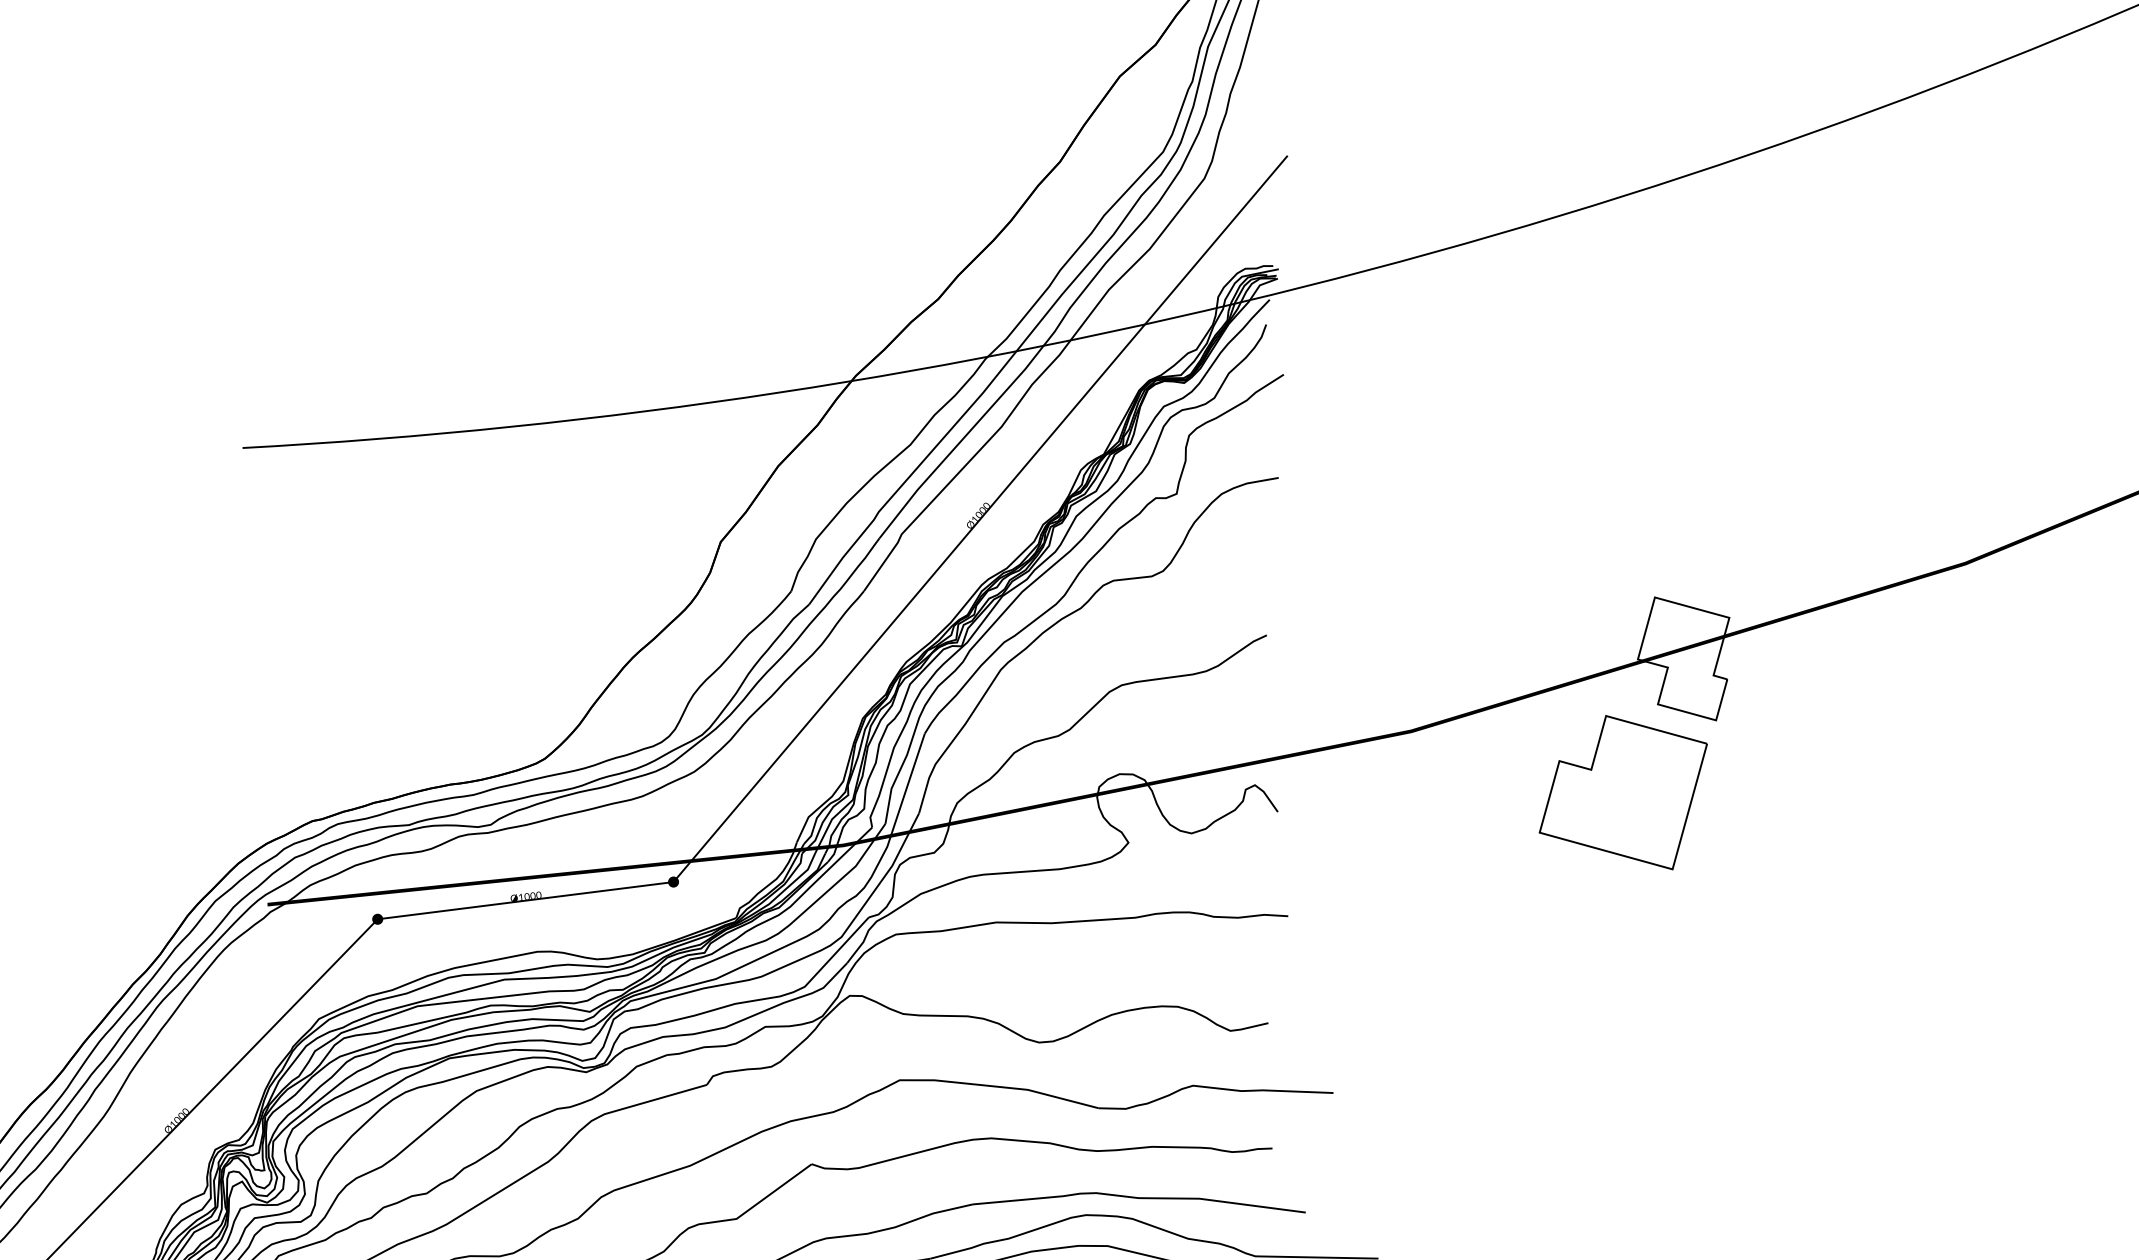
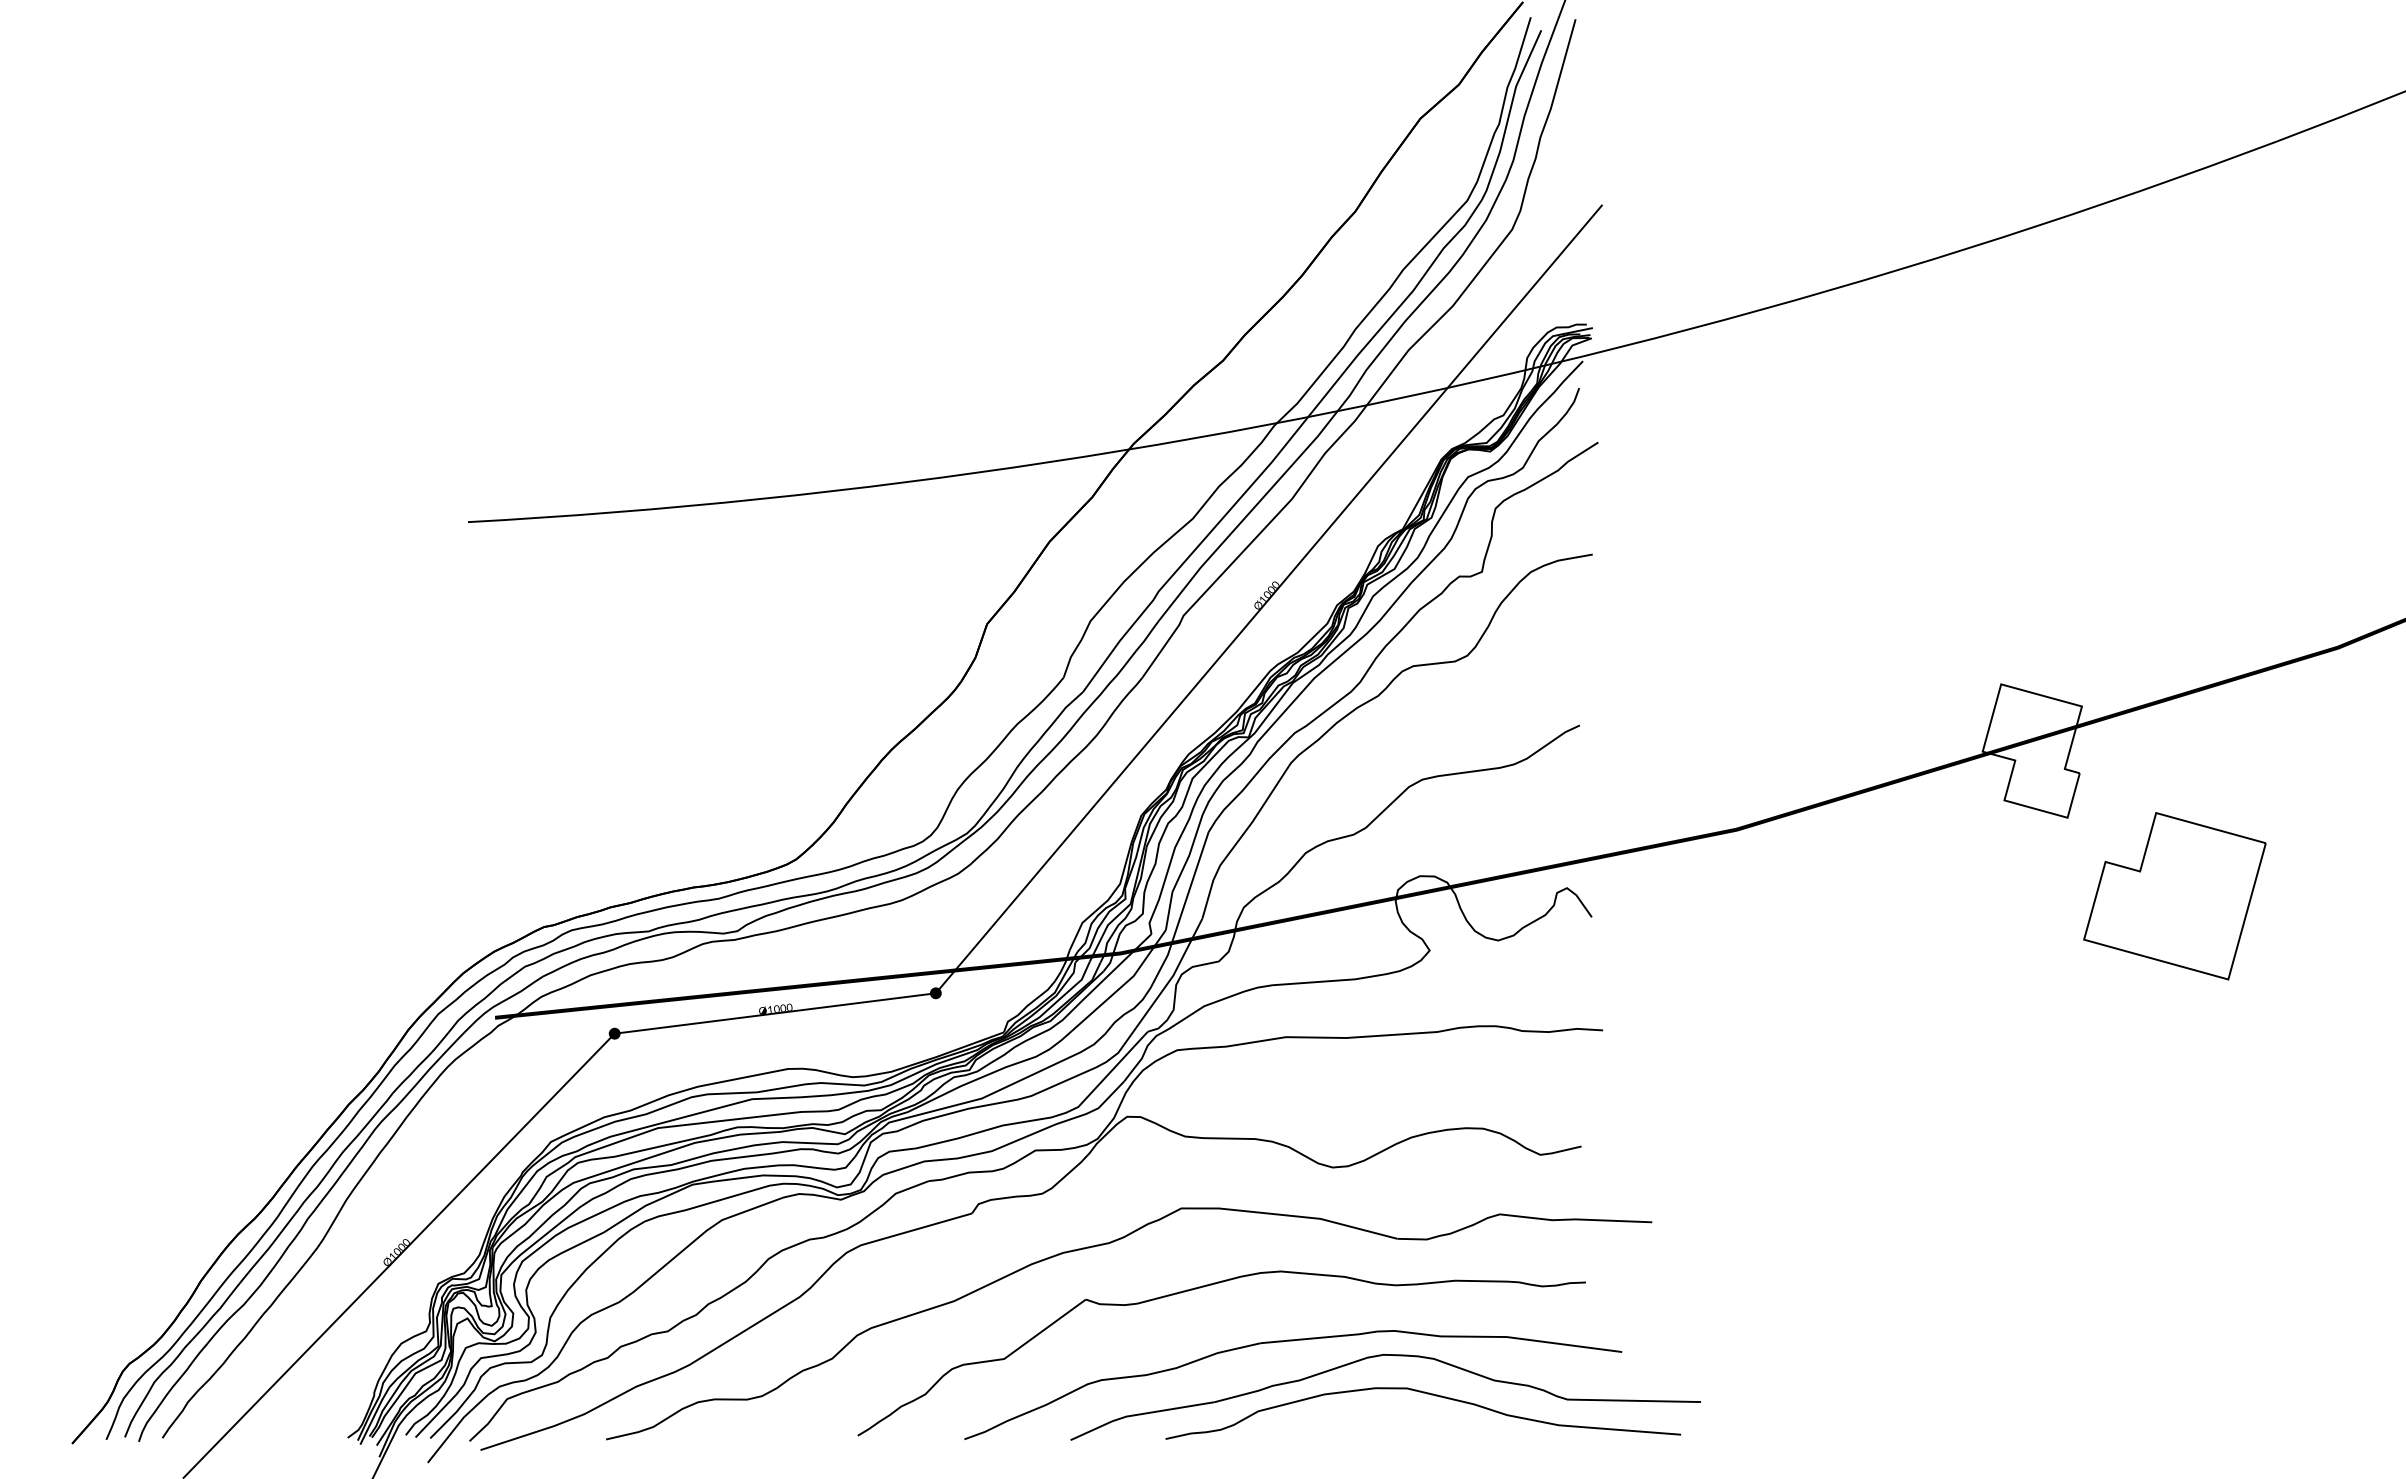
part: (1622, 792) -> (2174, 896), moved

